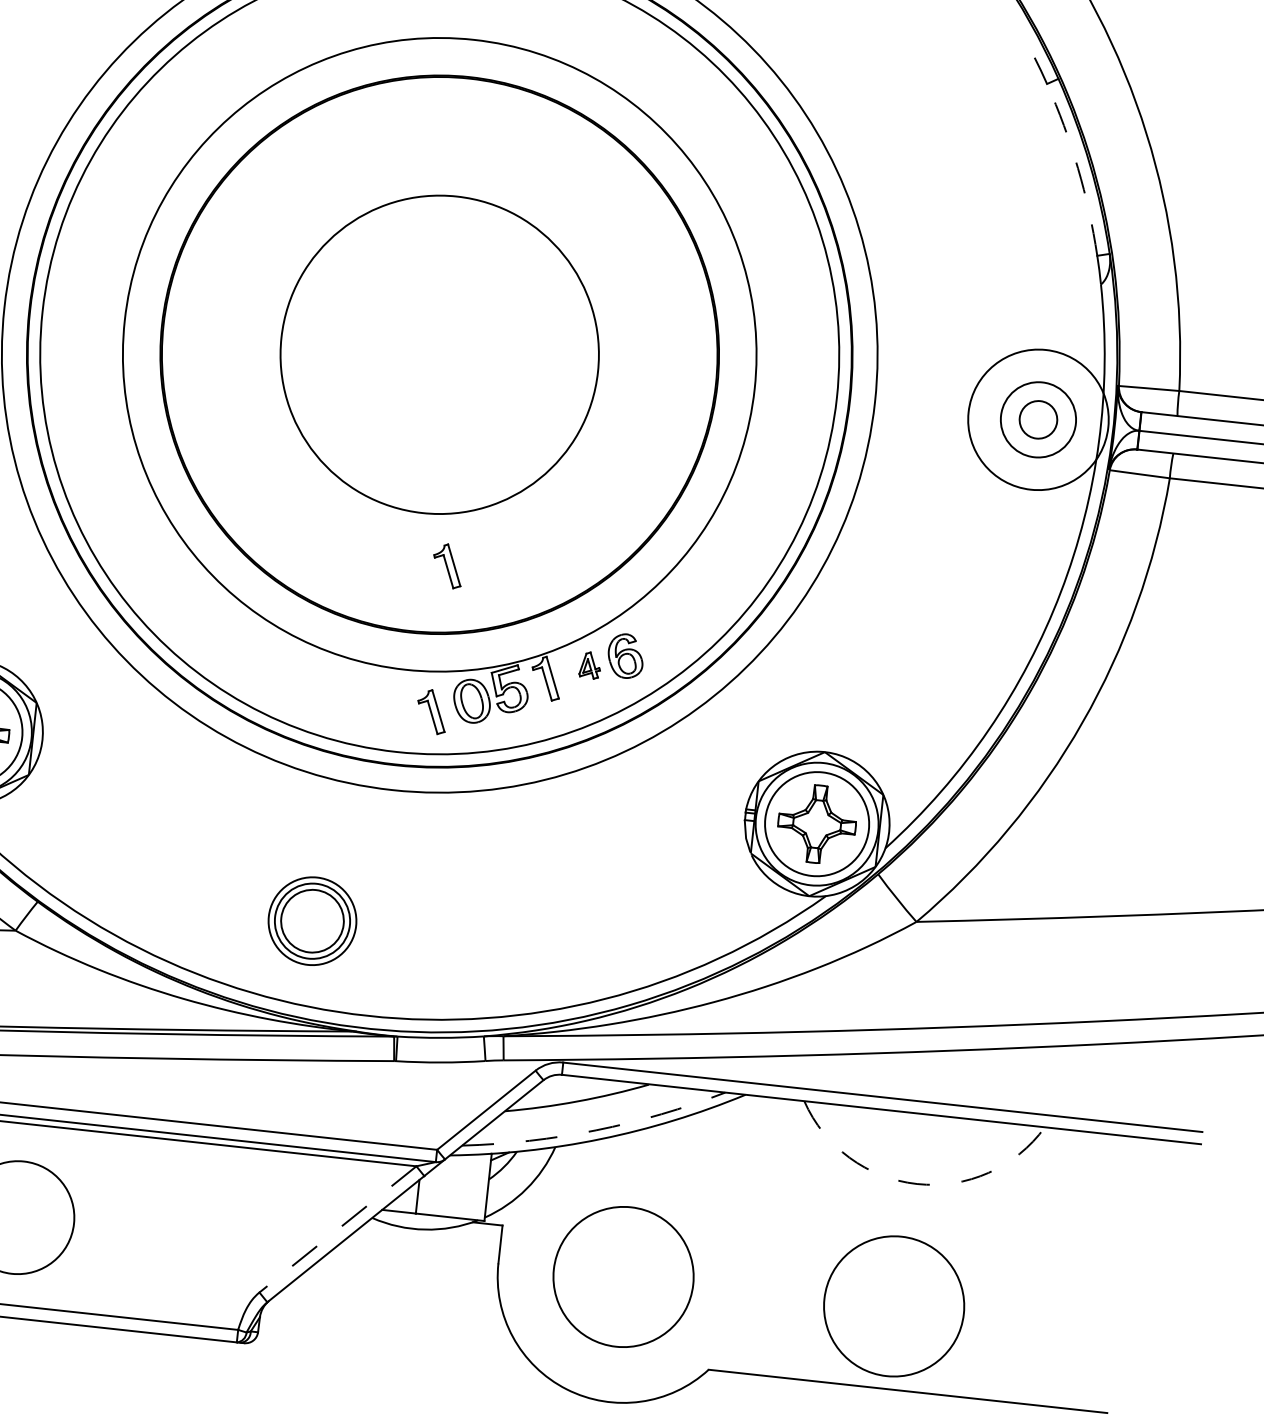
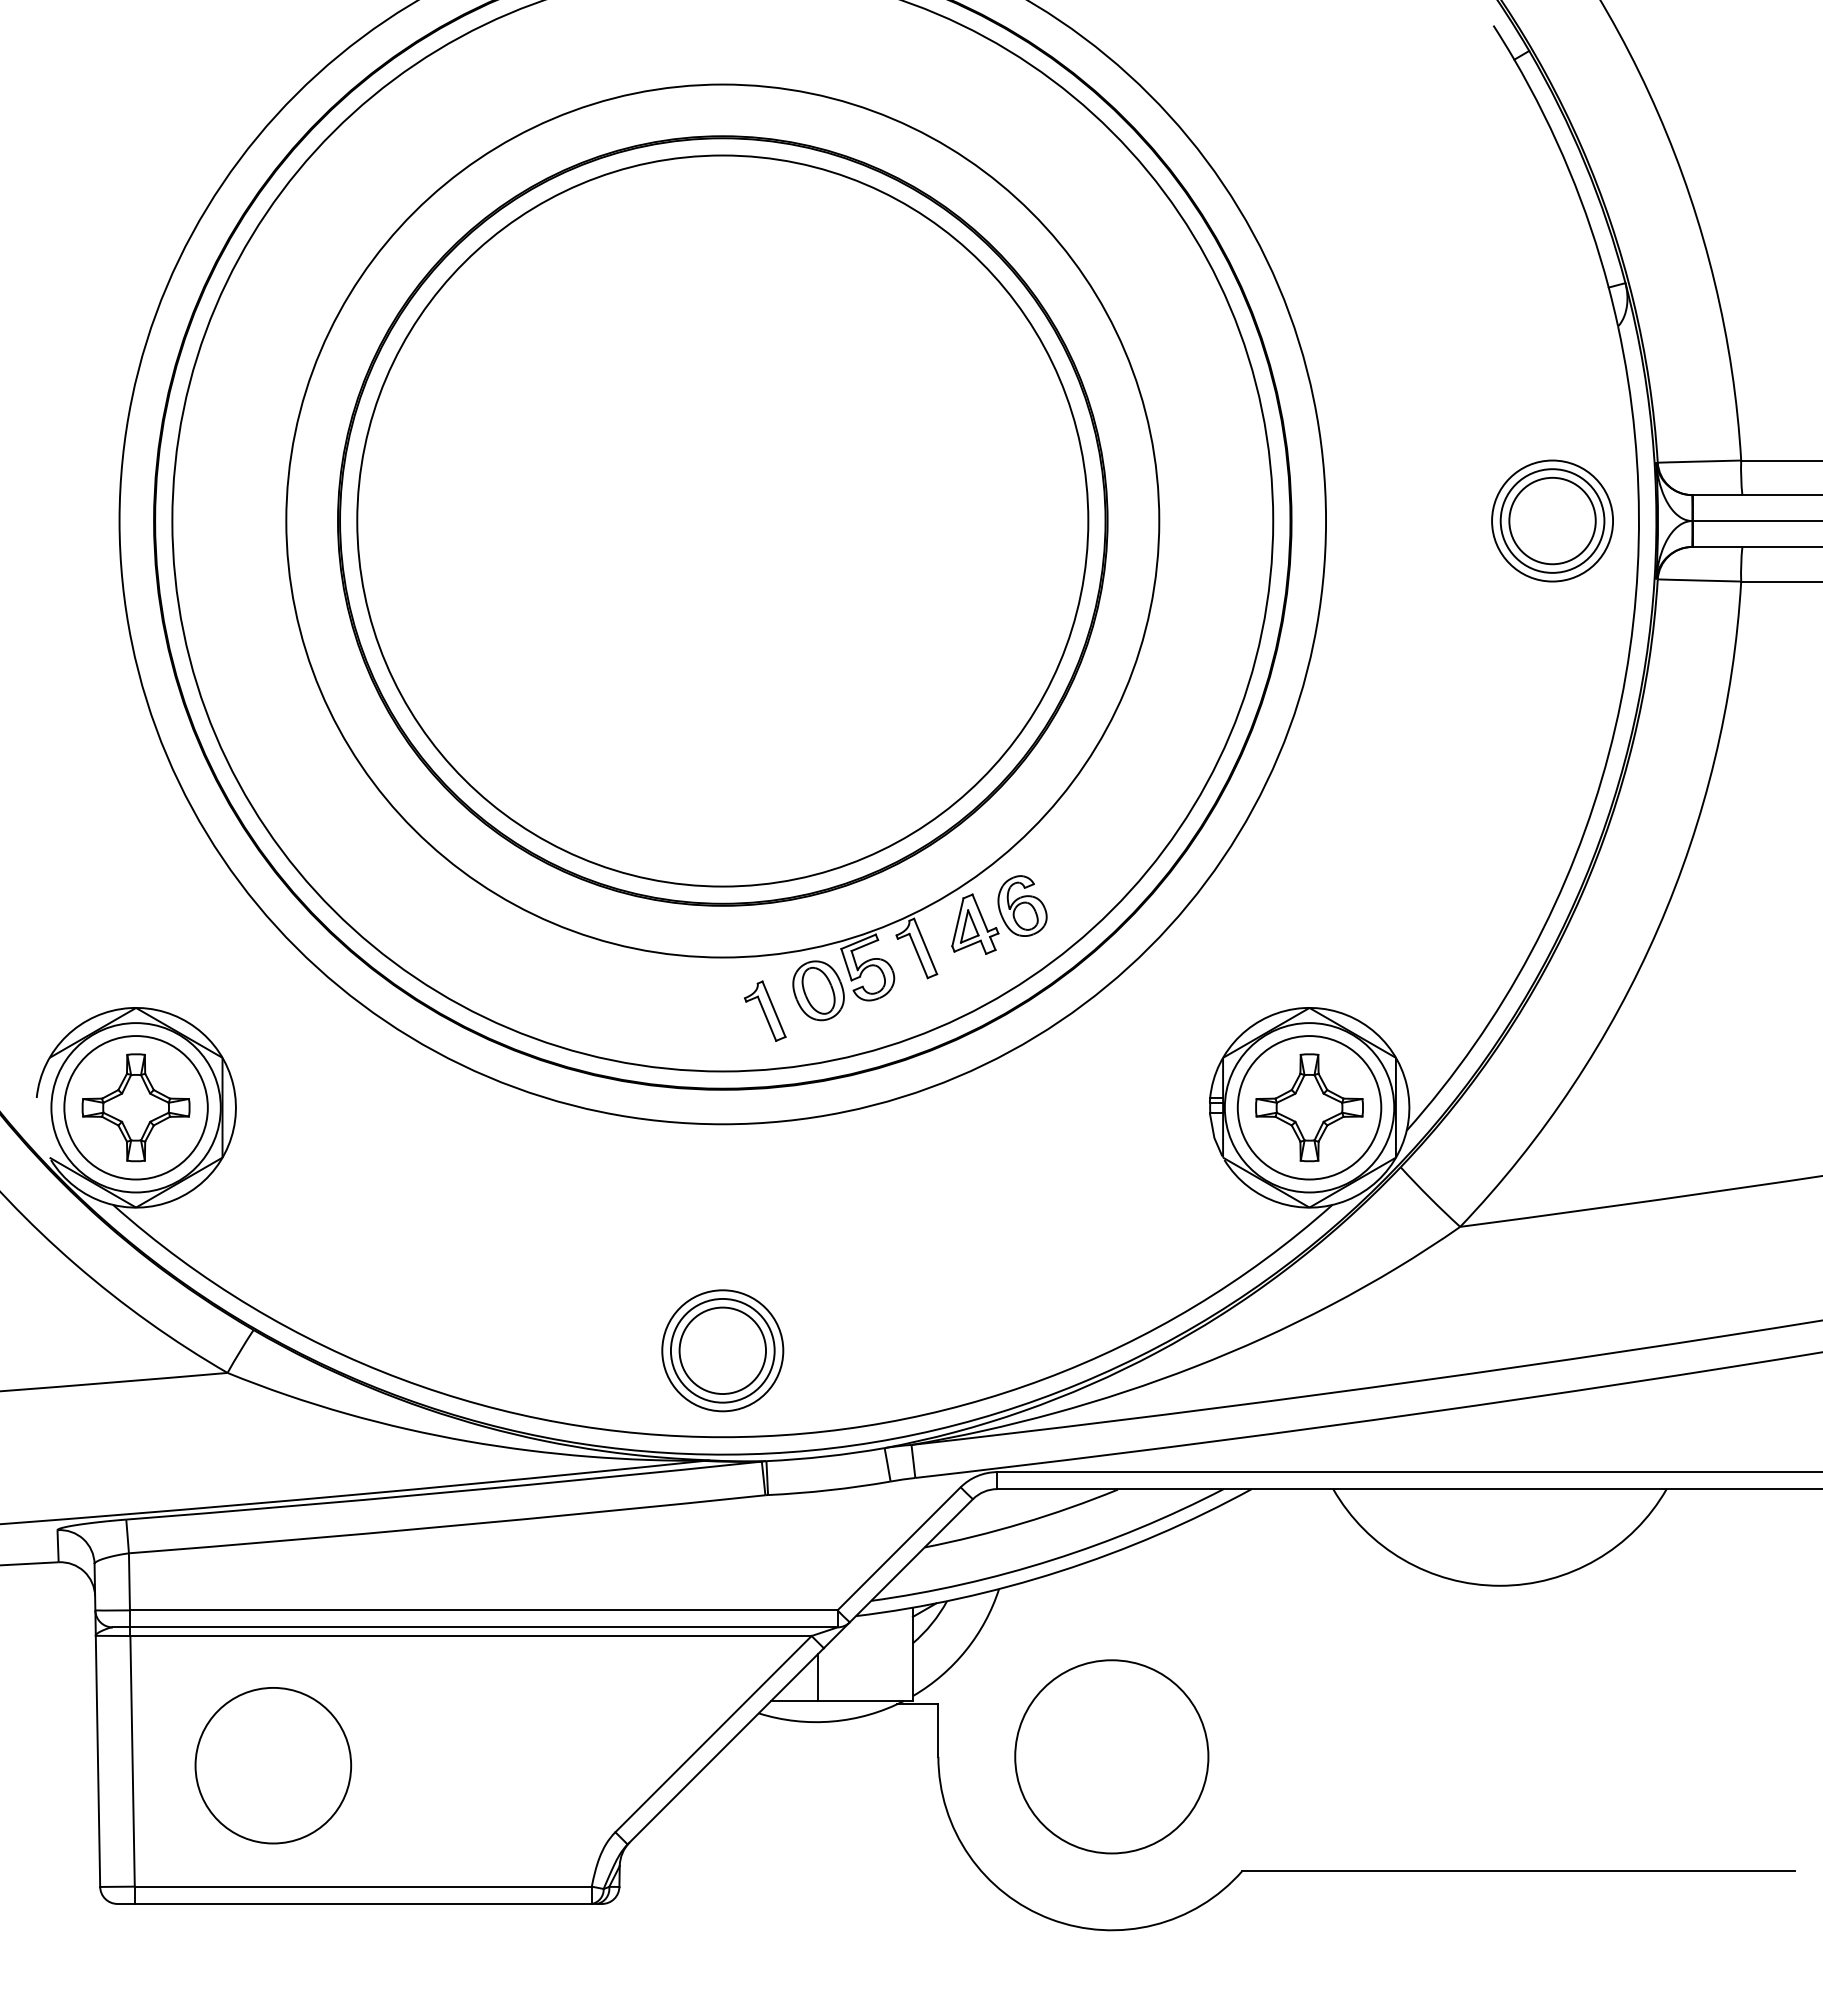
arc: (1078, 168) -> (1569, 170), dashed -> solid
circle: (439, 354) -> (722, 520), size x1.67
circle: (1038, 419) -> (1552, 520), size x0.62
circle: (1038, 419) -> (1552, 520), size x1.67
part: (448, 565) -> (765, 808), removed
part: (590, 665) -> (975, 923), size x1.67
part: (312, 920) -> (722, 1350), moved
arc: (596, 1130) -> (1052, 1560), dashed -> solid
arc: (916, 1183) -> (1499, 1585), dashed -> solid
line: (337, 1229) -> (713, 1734), dashed -> solid
circle: (893, 1306) -> (1486, 1756), removed

